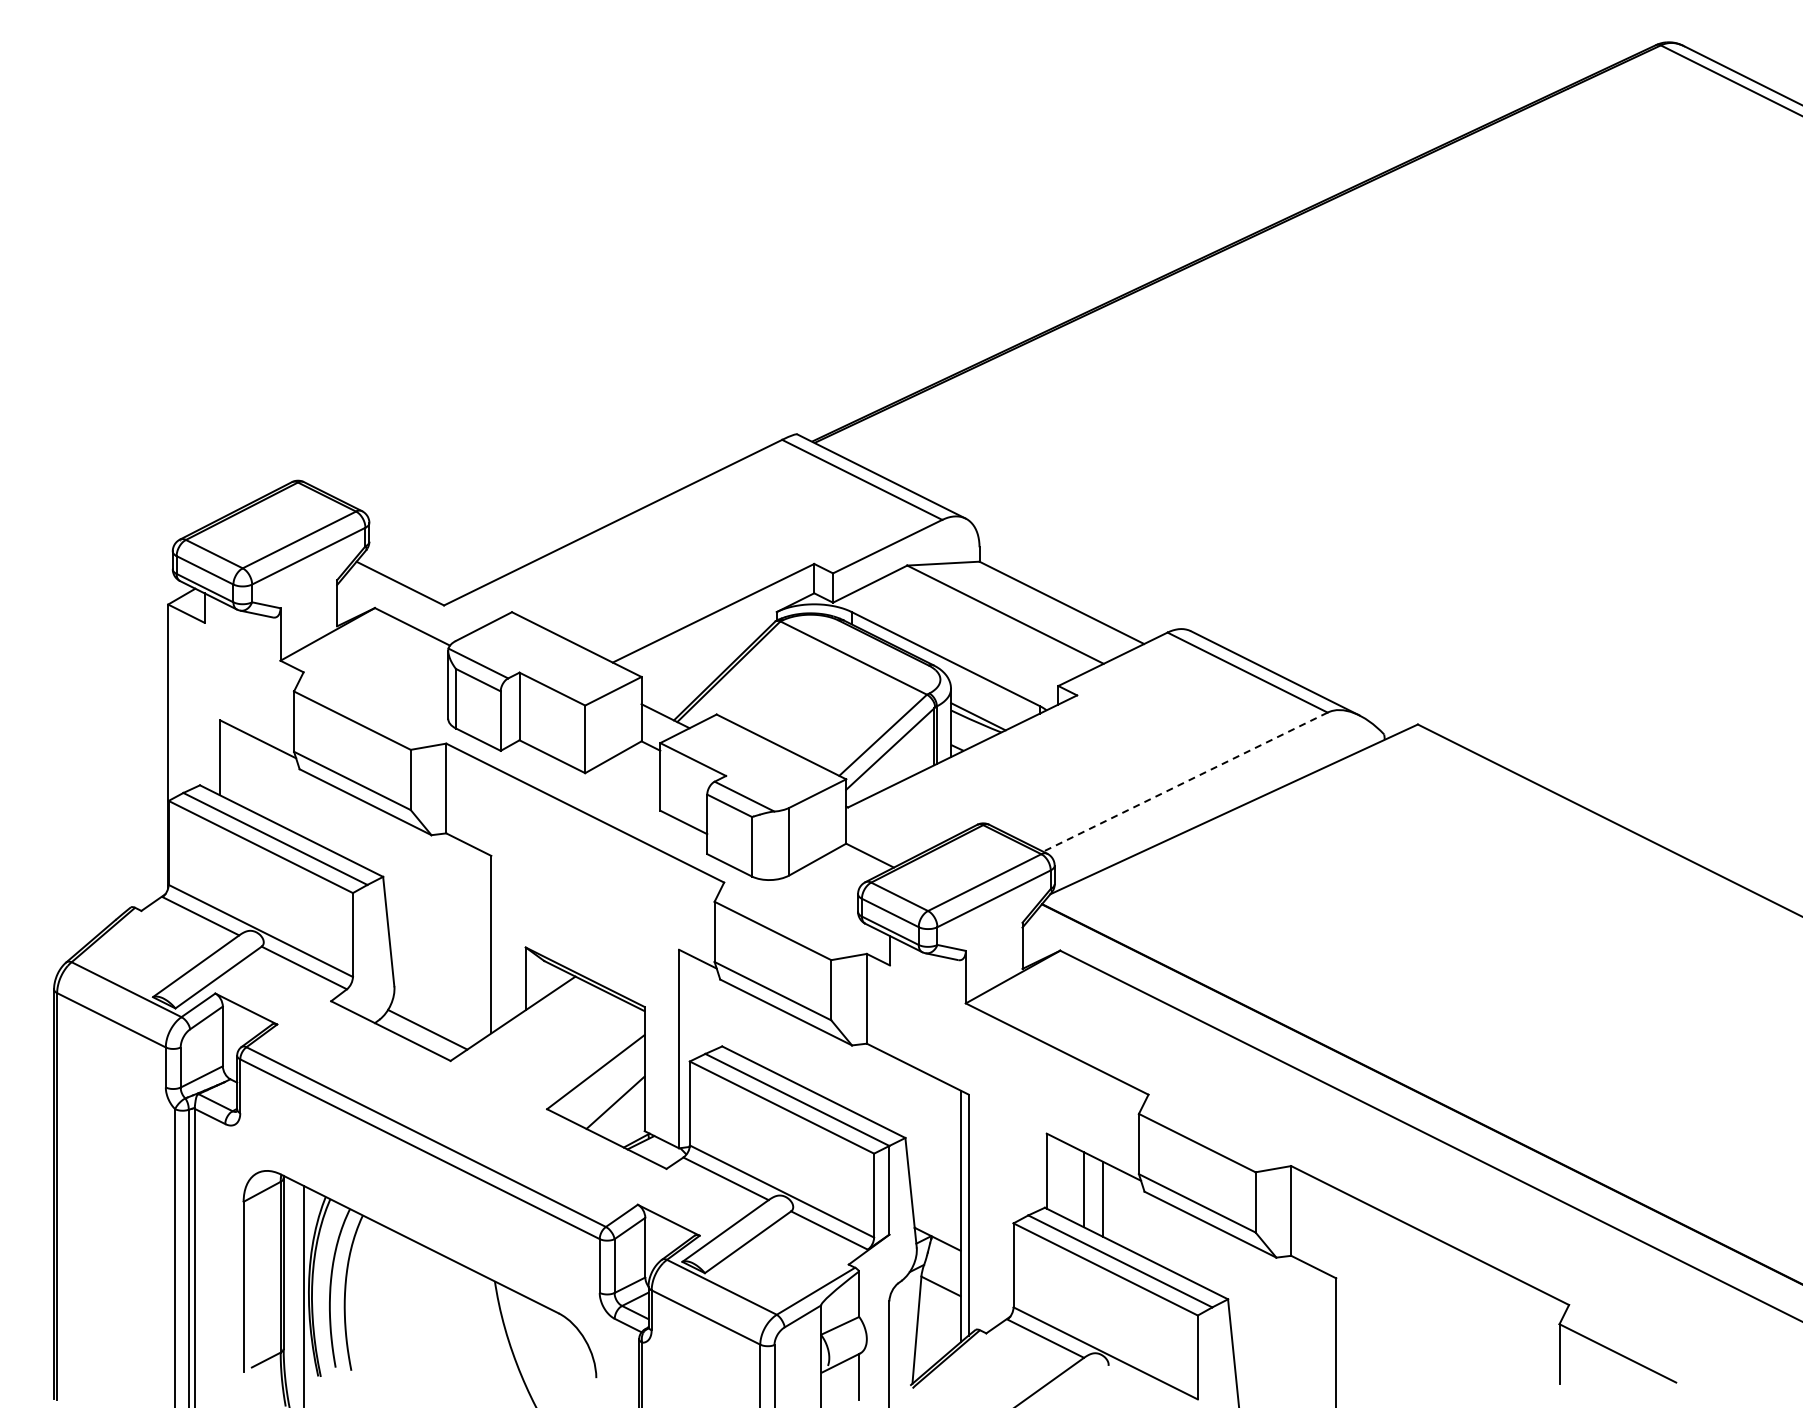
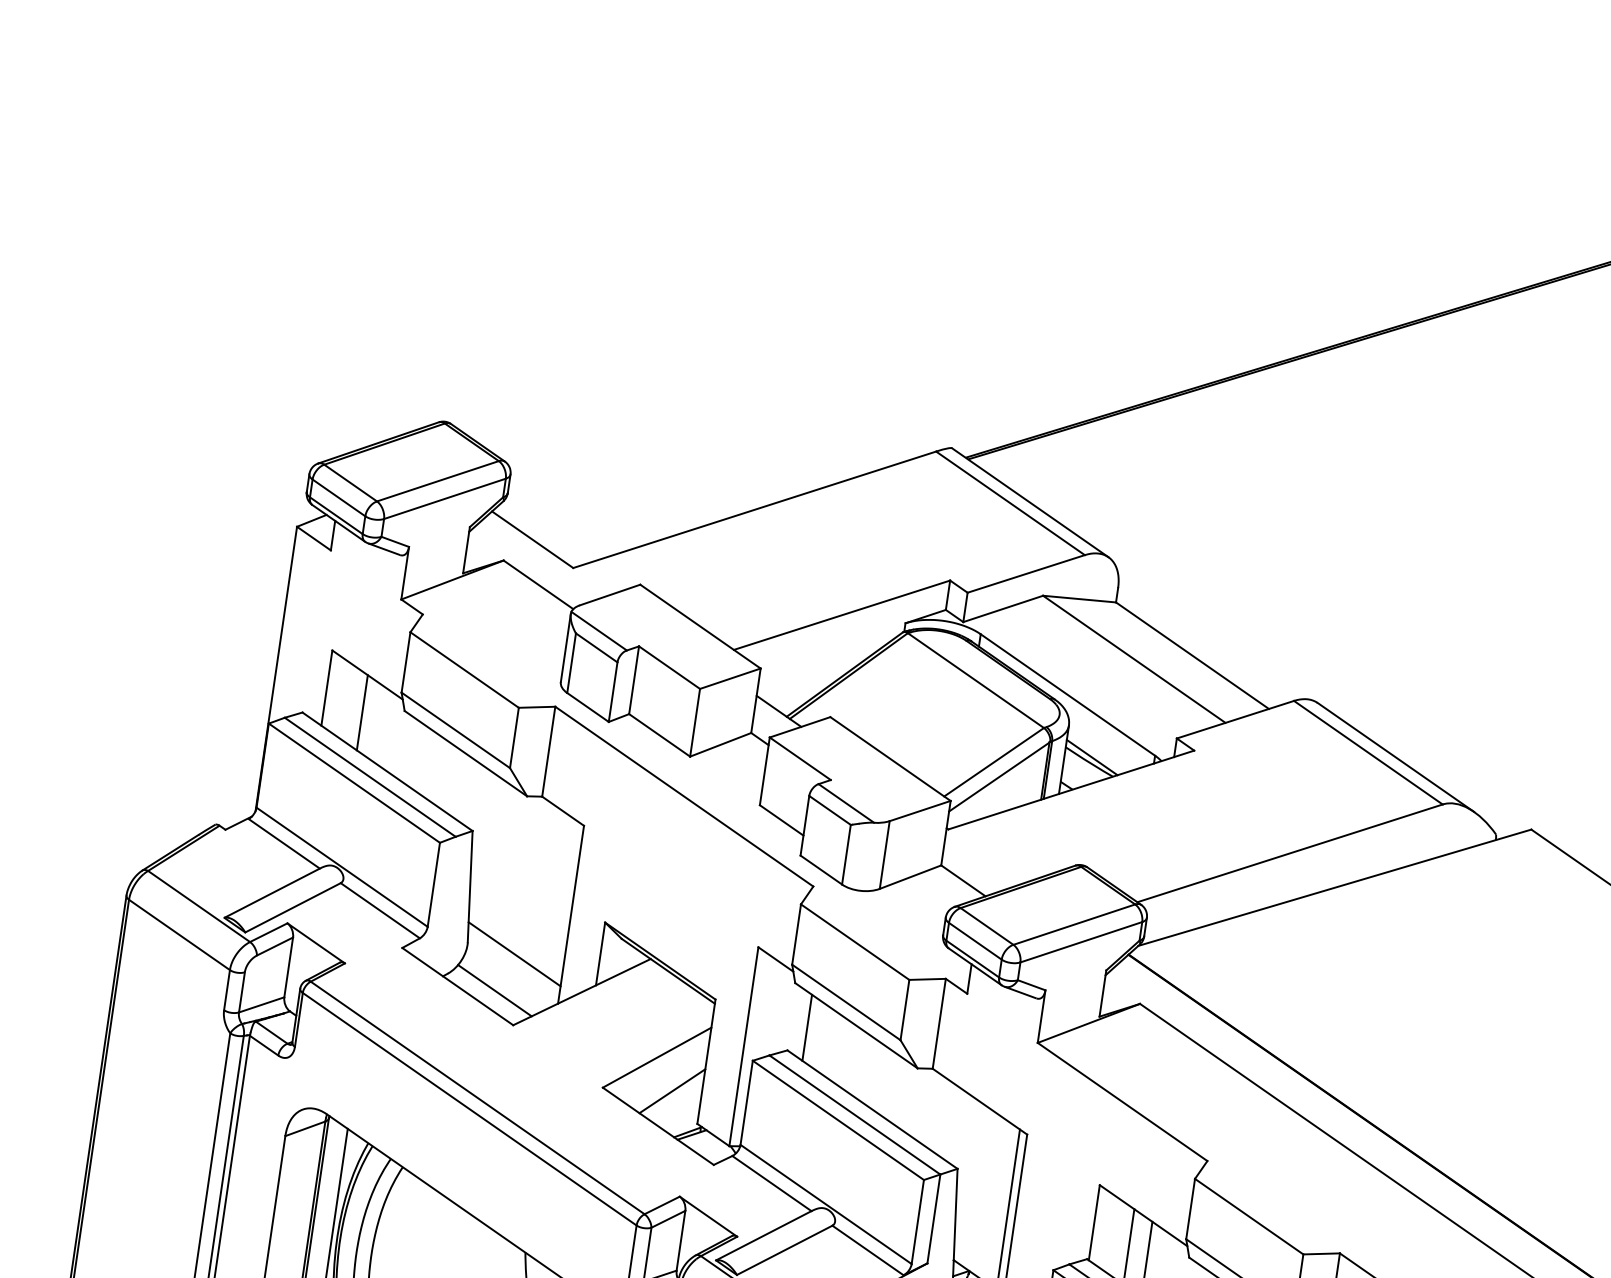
line: (258, 776) -> (362, 712), added
line: (1184, 782) -> (1289, 853), dashed -> solid
line: (441, 991) -> (514, 954), added
line: (738, 1021) -> (807, 1027), added

